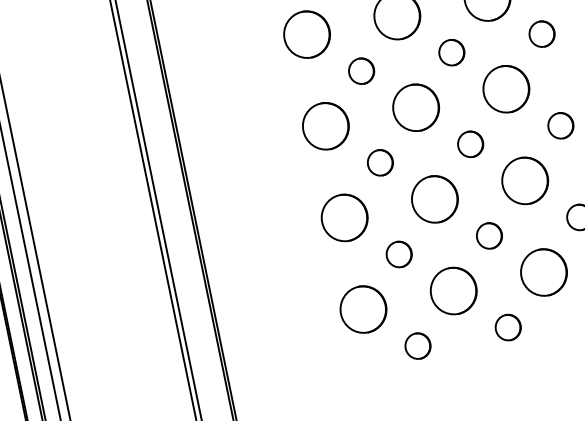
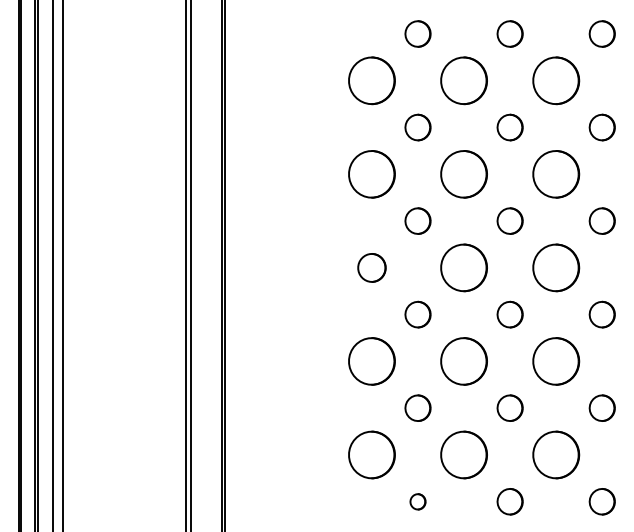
part: (325, 126) -> (371, 267), size x0.6
part: (417, 345) -> (417, 501), size x0.6

